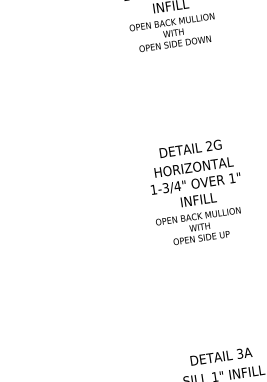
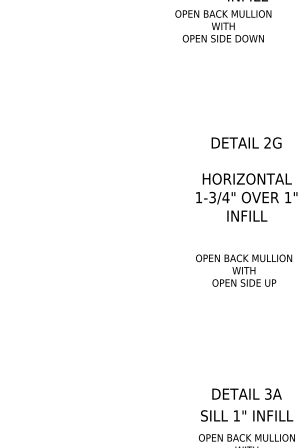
text: (173, 33) -> (223, 26), moved
text: (190, 148) -> (246, 142), moved
text: (200, 226) -> (244, 270), moved

